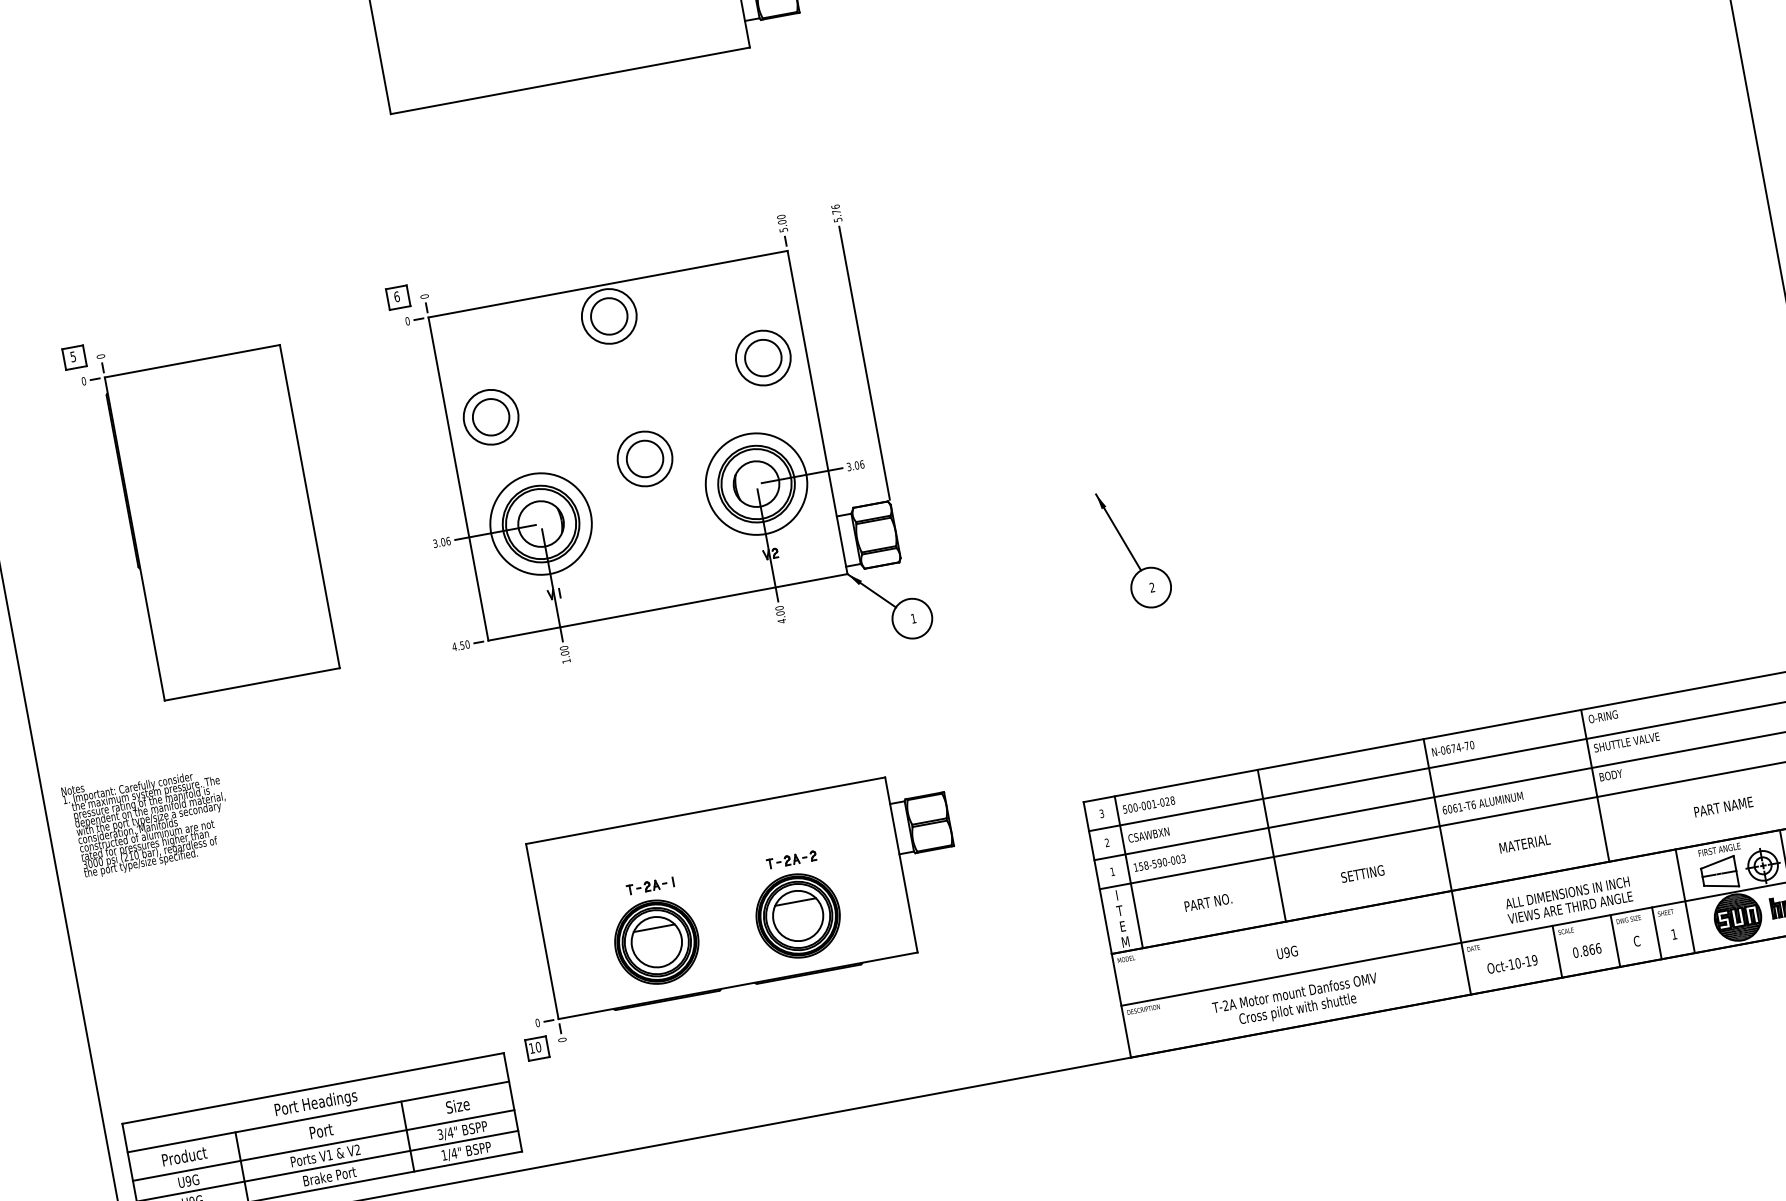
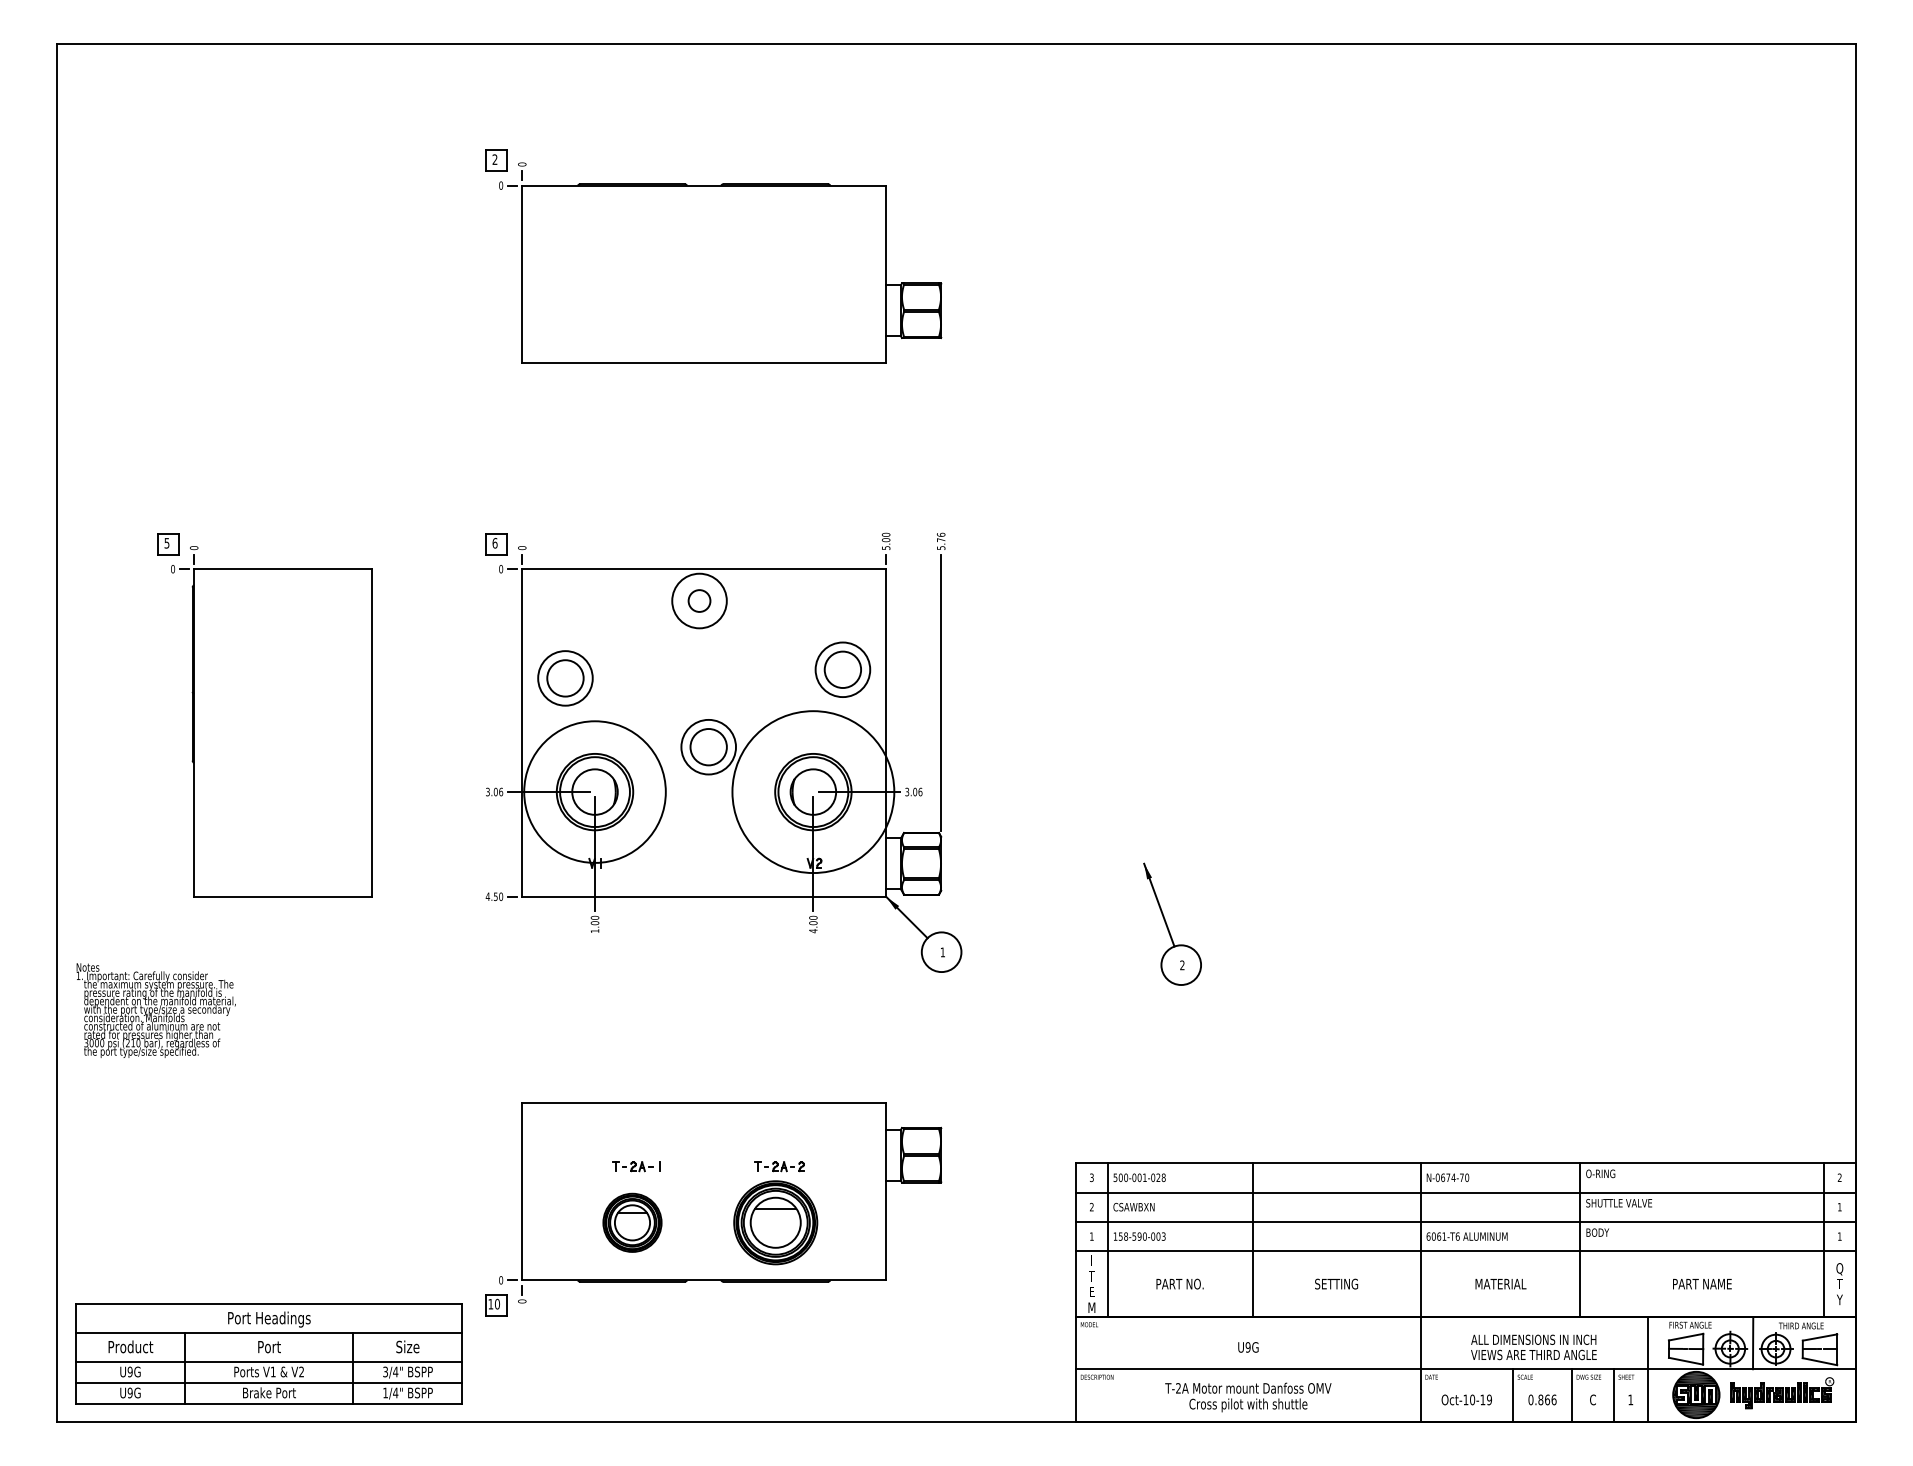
circle: (609, 315) -> (699, 600), size x0.6
circle: (755, 483) -> (812, 791), size x1.6
circle: (540, 523) -> (594, 791), size x1.4
part: (656, 941) -> (632, 1222), size x0.7

